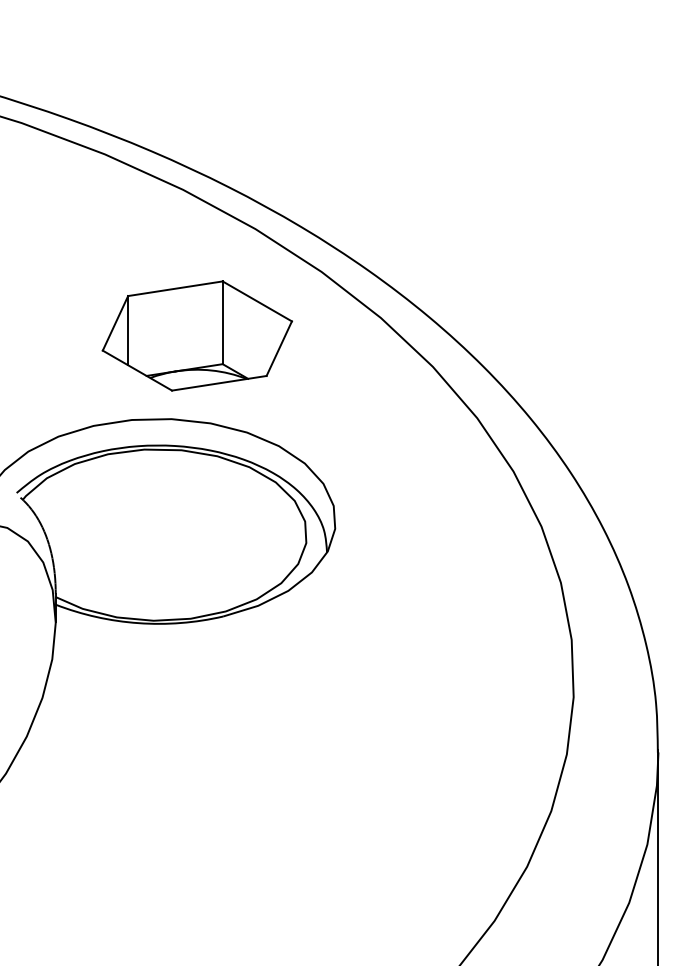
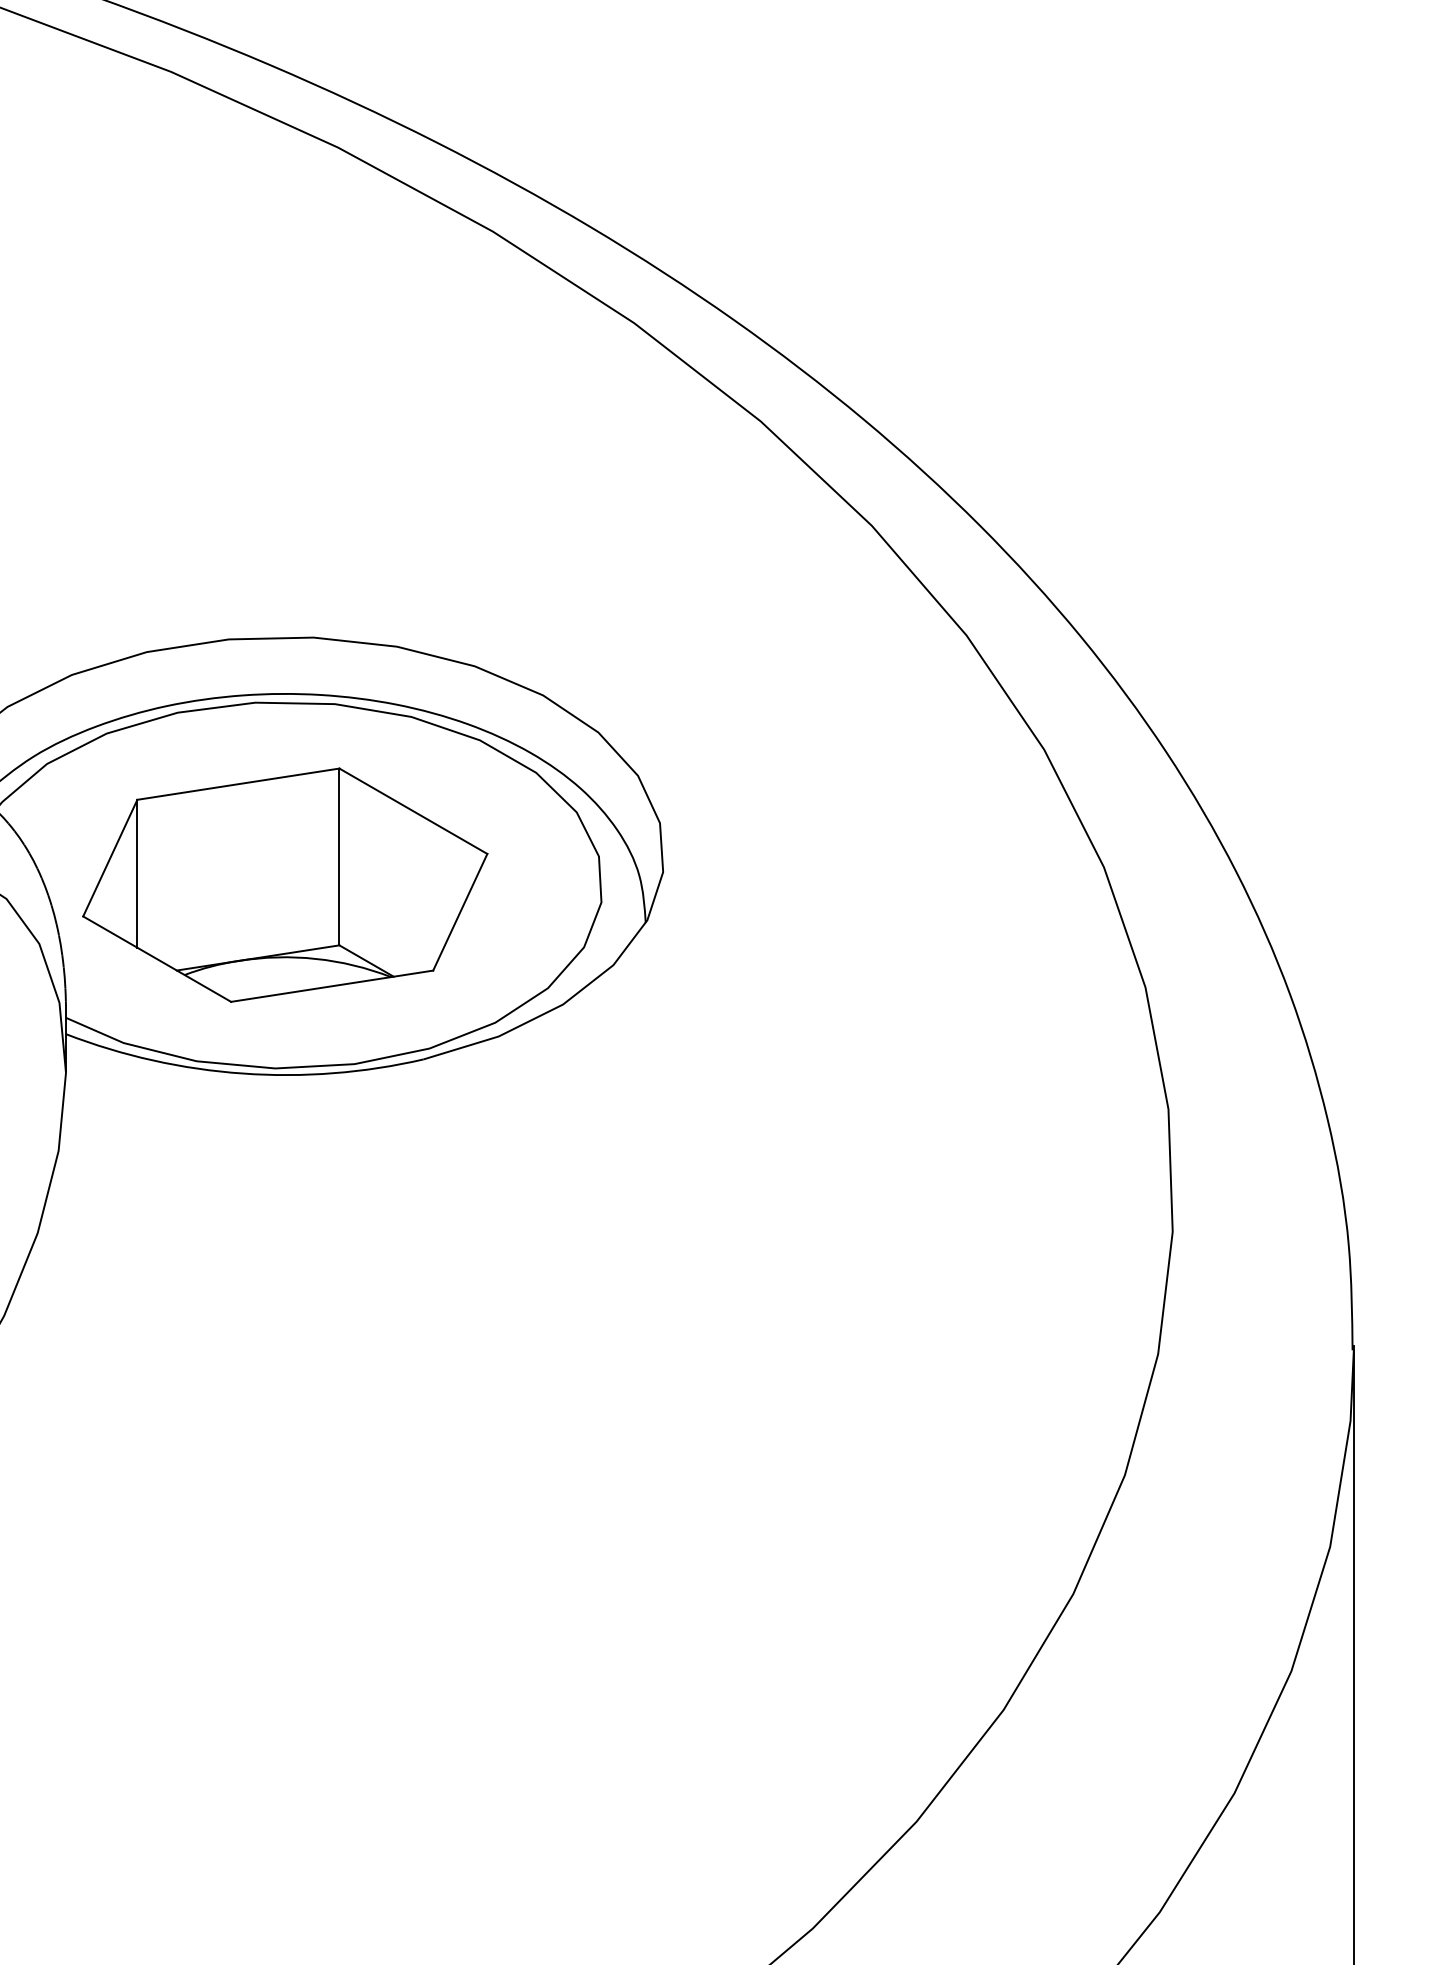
part: (196, 335) -> (283, 884), moved

